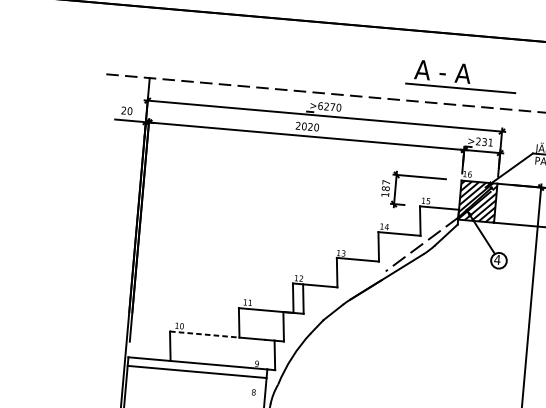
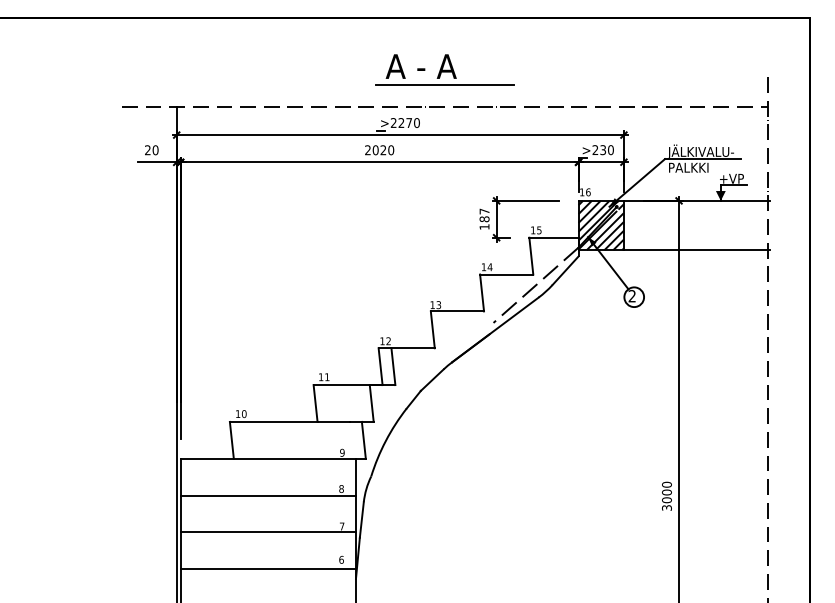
part: (461, 75) -> (444, 69), moved
text: (320, 105) -> (393, 122), >6270 -> >2270
text: (490, 142) -> (610, 150), >231 -> >230
text: (497, 260) -> (632, 296), 4 -> 2
line: (204, 334) -> (273, 421), dashed -> solid
line: (196, 371) -> (267, 495), moved

